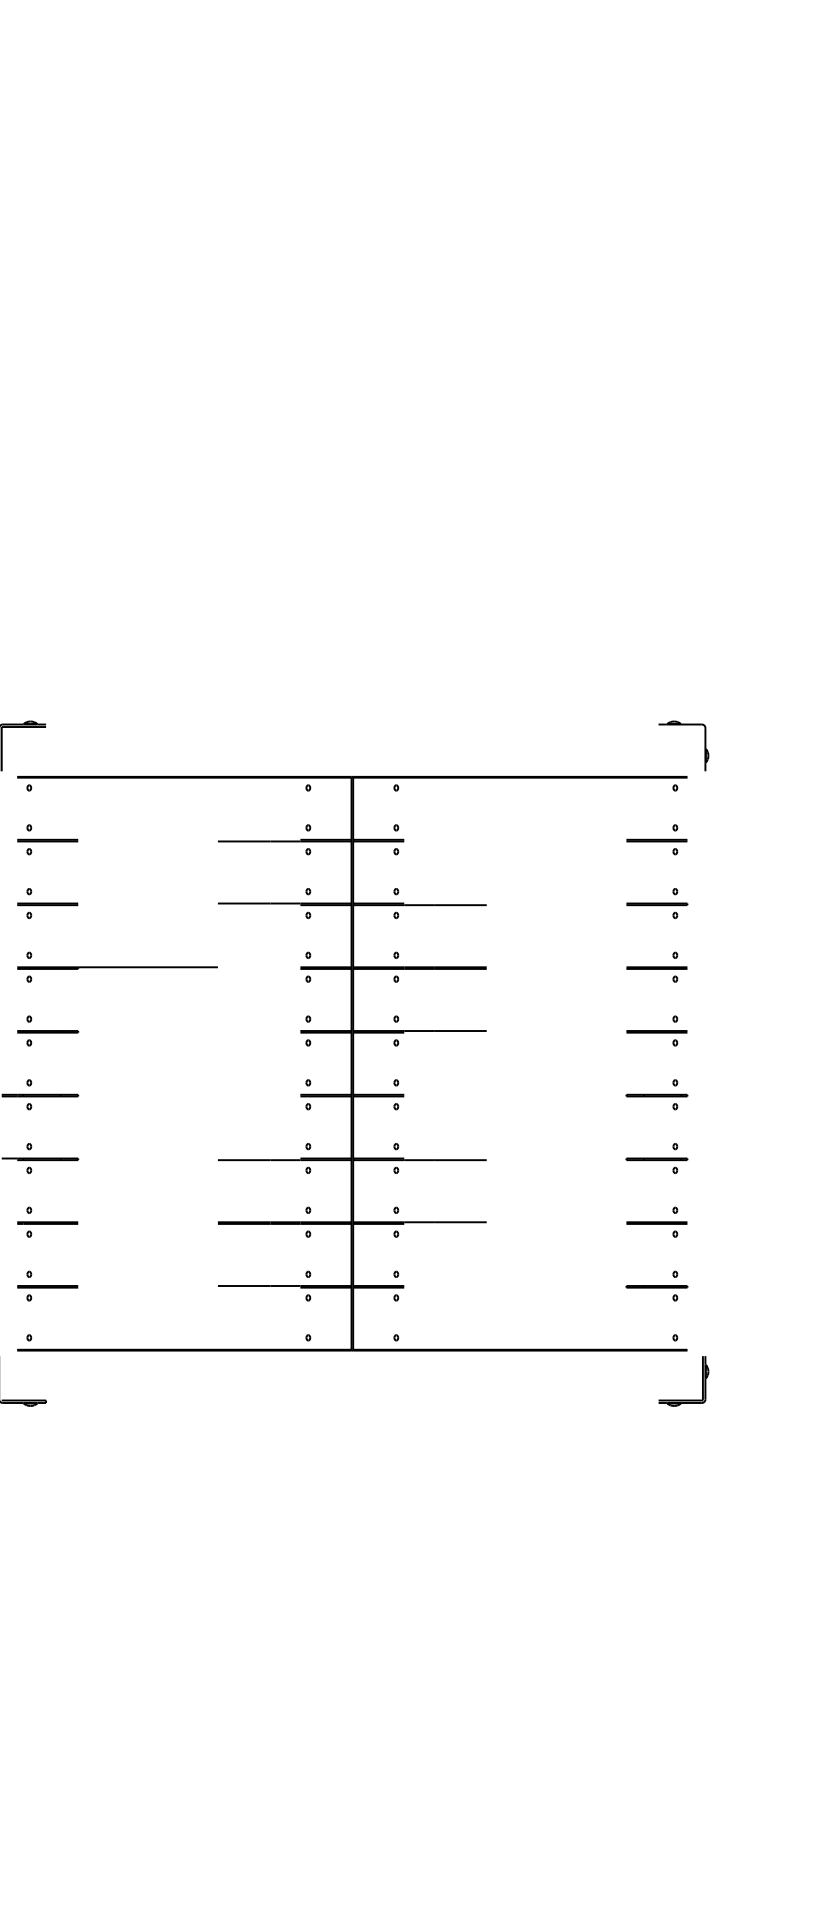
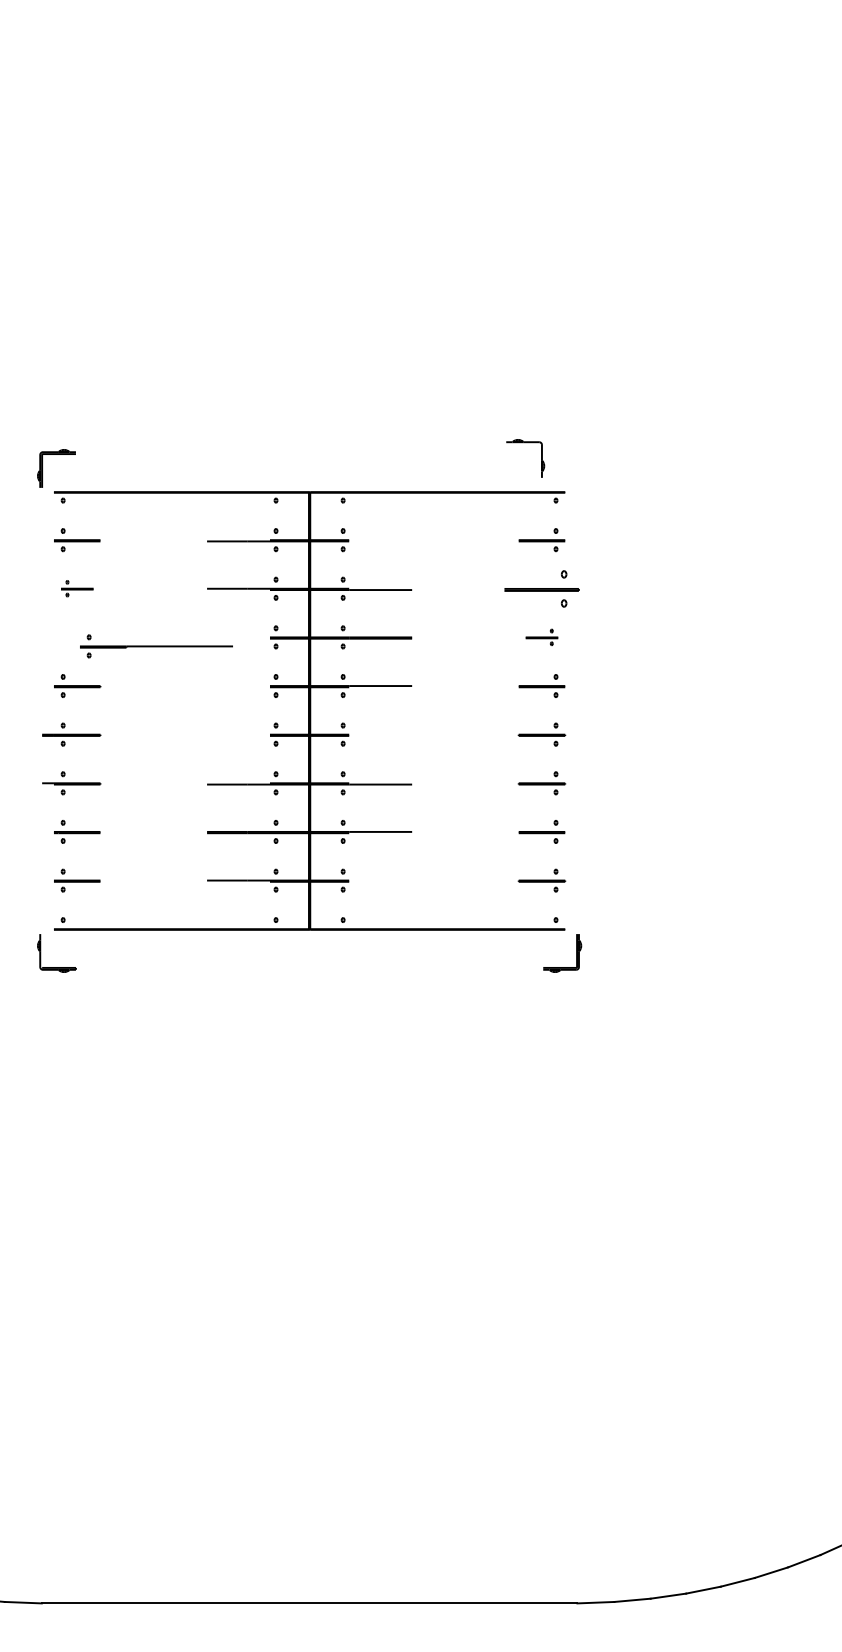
part: (683, 726) -> (525, 443), moved
part: (48, 903) -> (77, 588), size x0.7
part: (657, 903) -> (542, 588), size x1.6
part: (117, 967) -> (156, 646), moved
part: (656, 967) -> (541, 637), size x0.7

